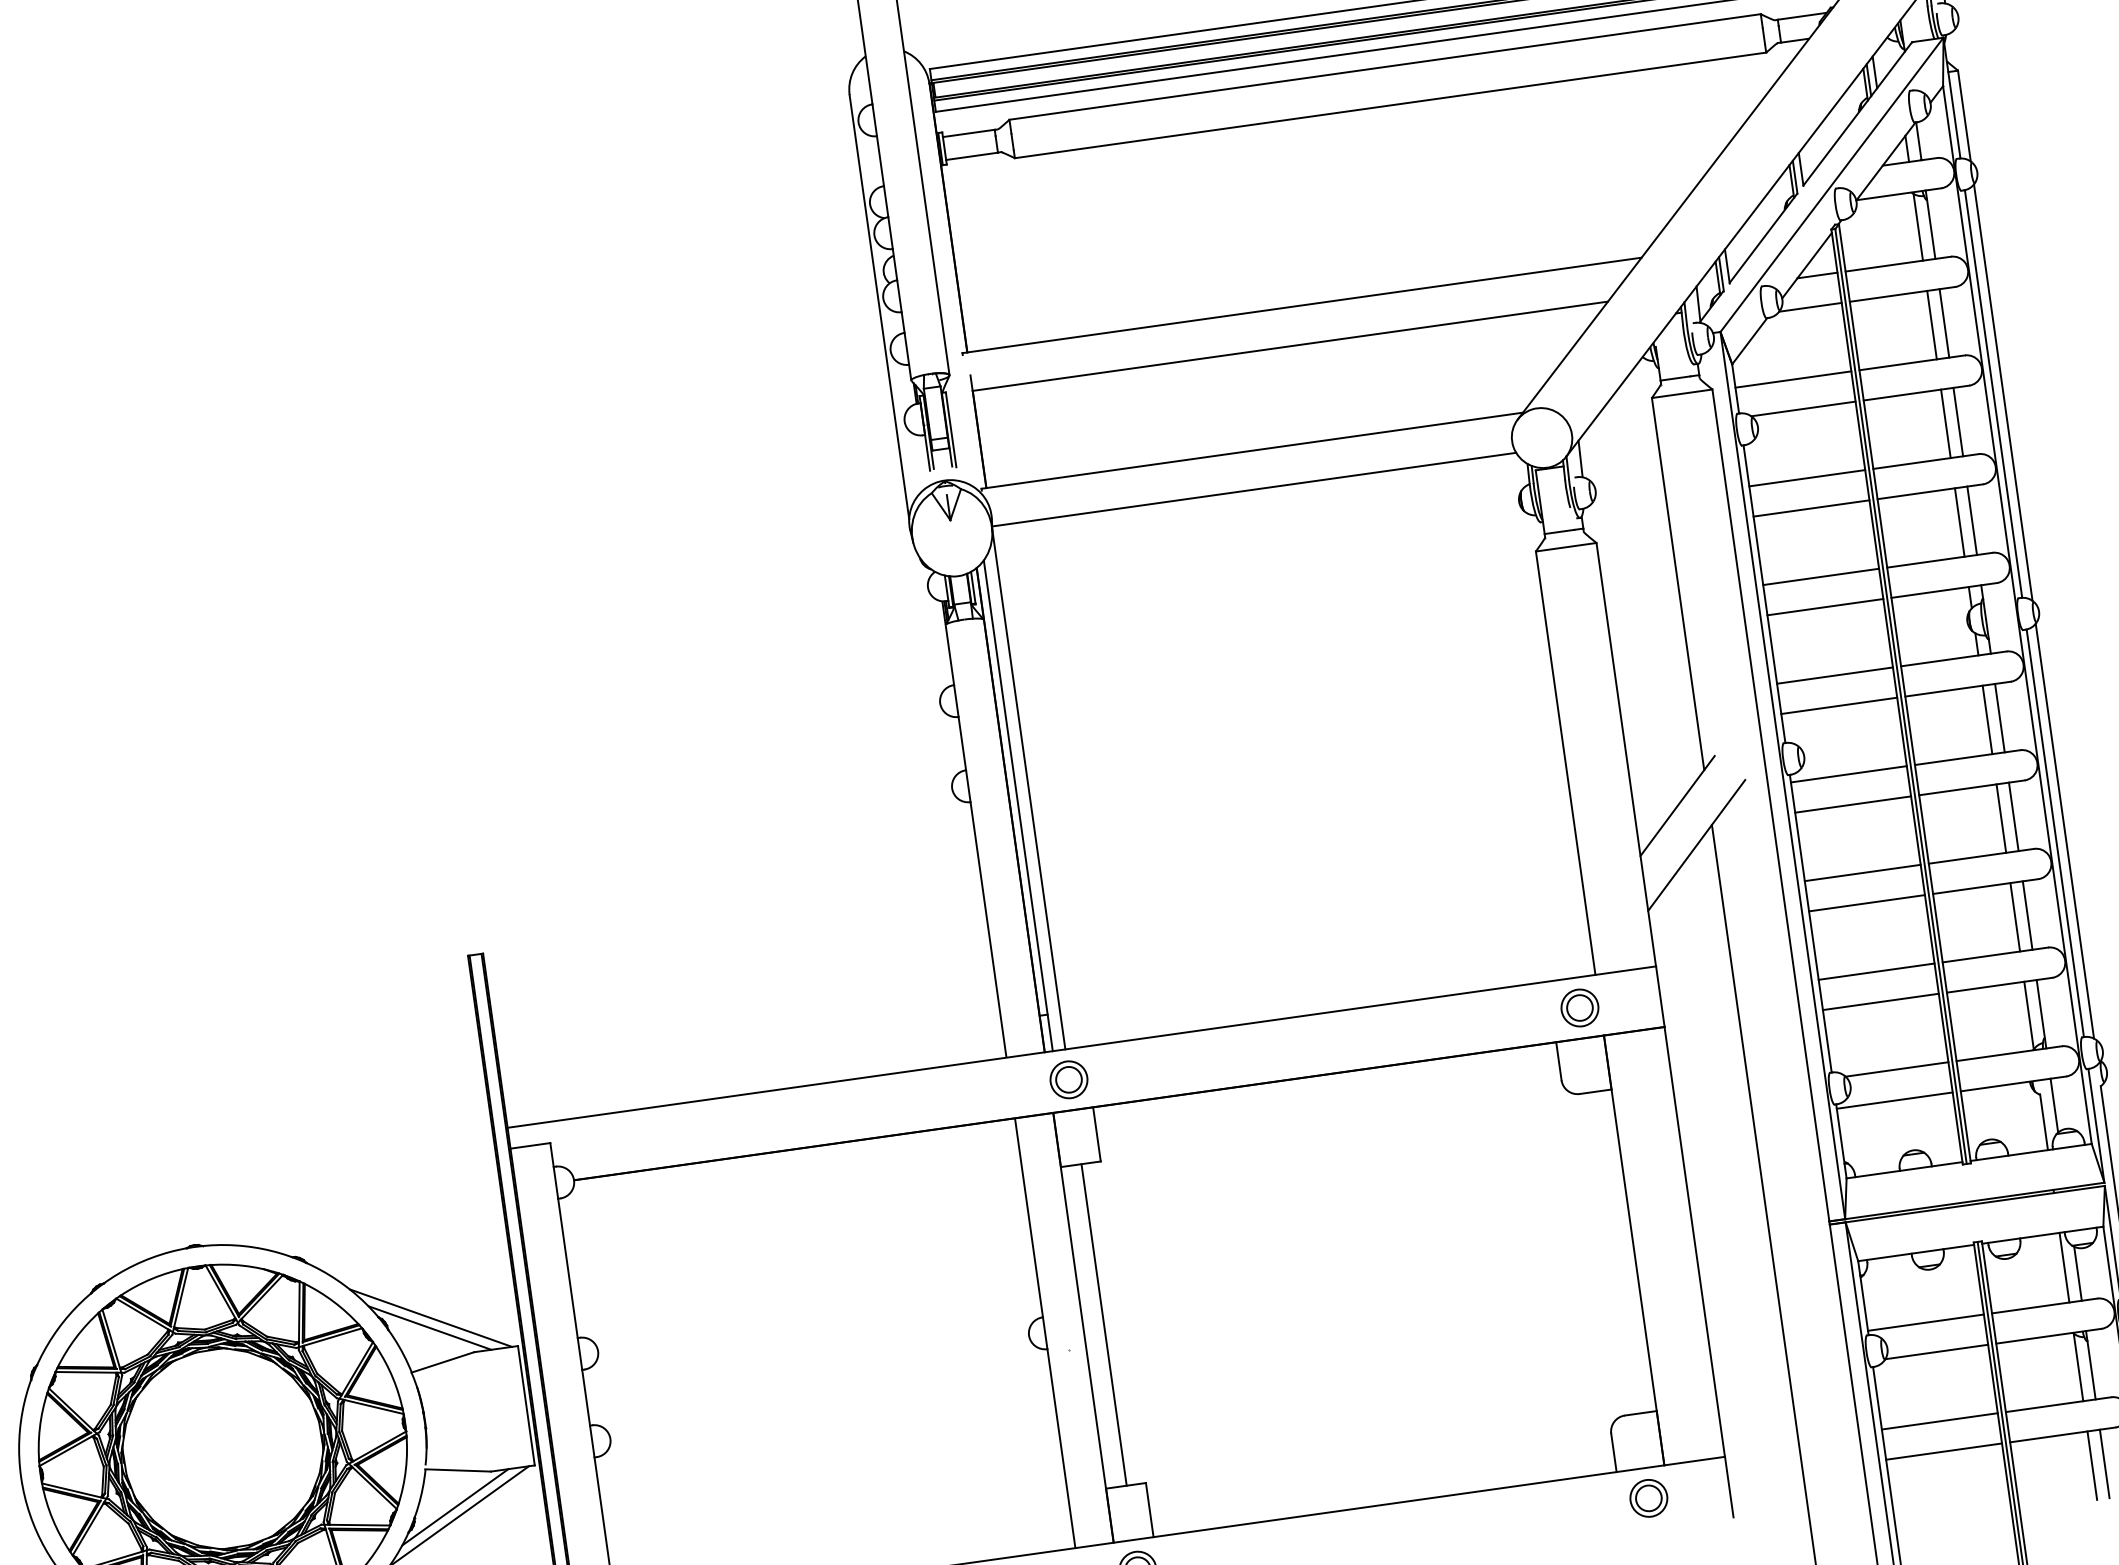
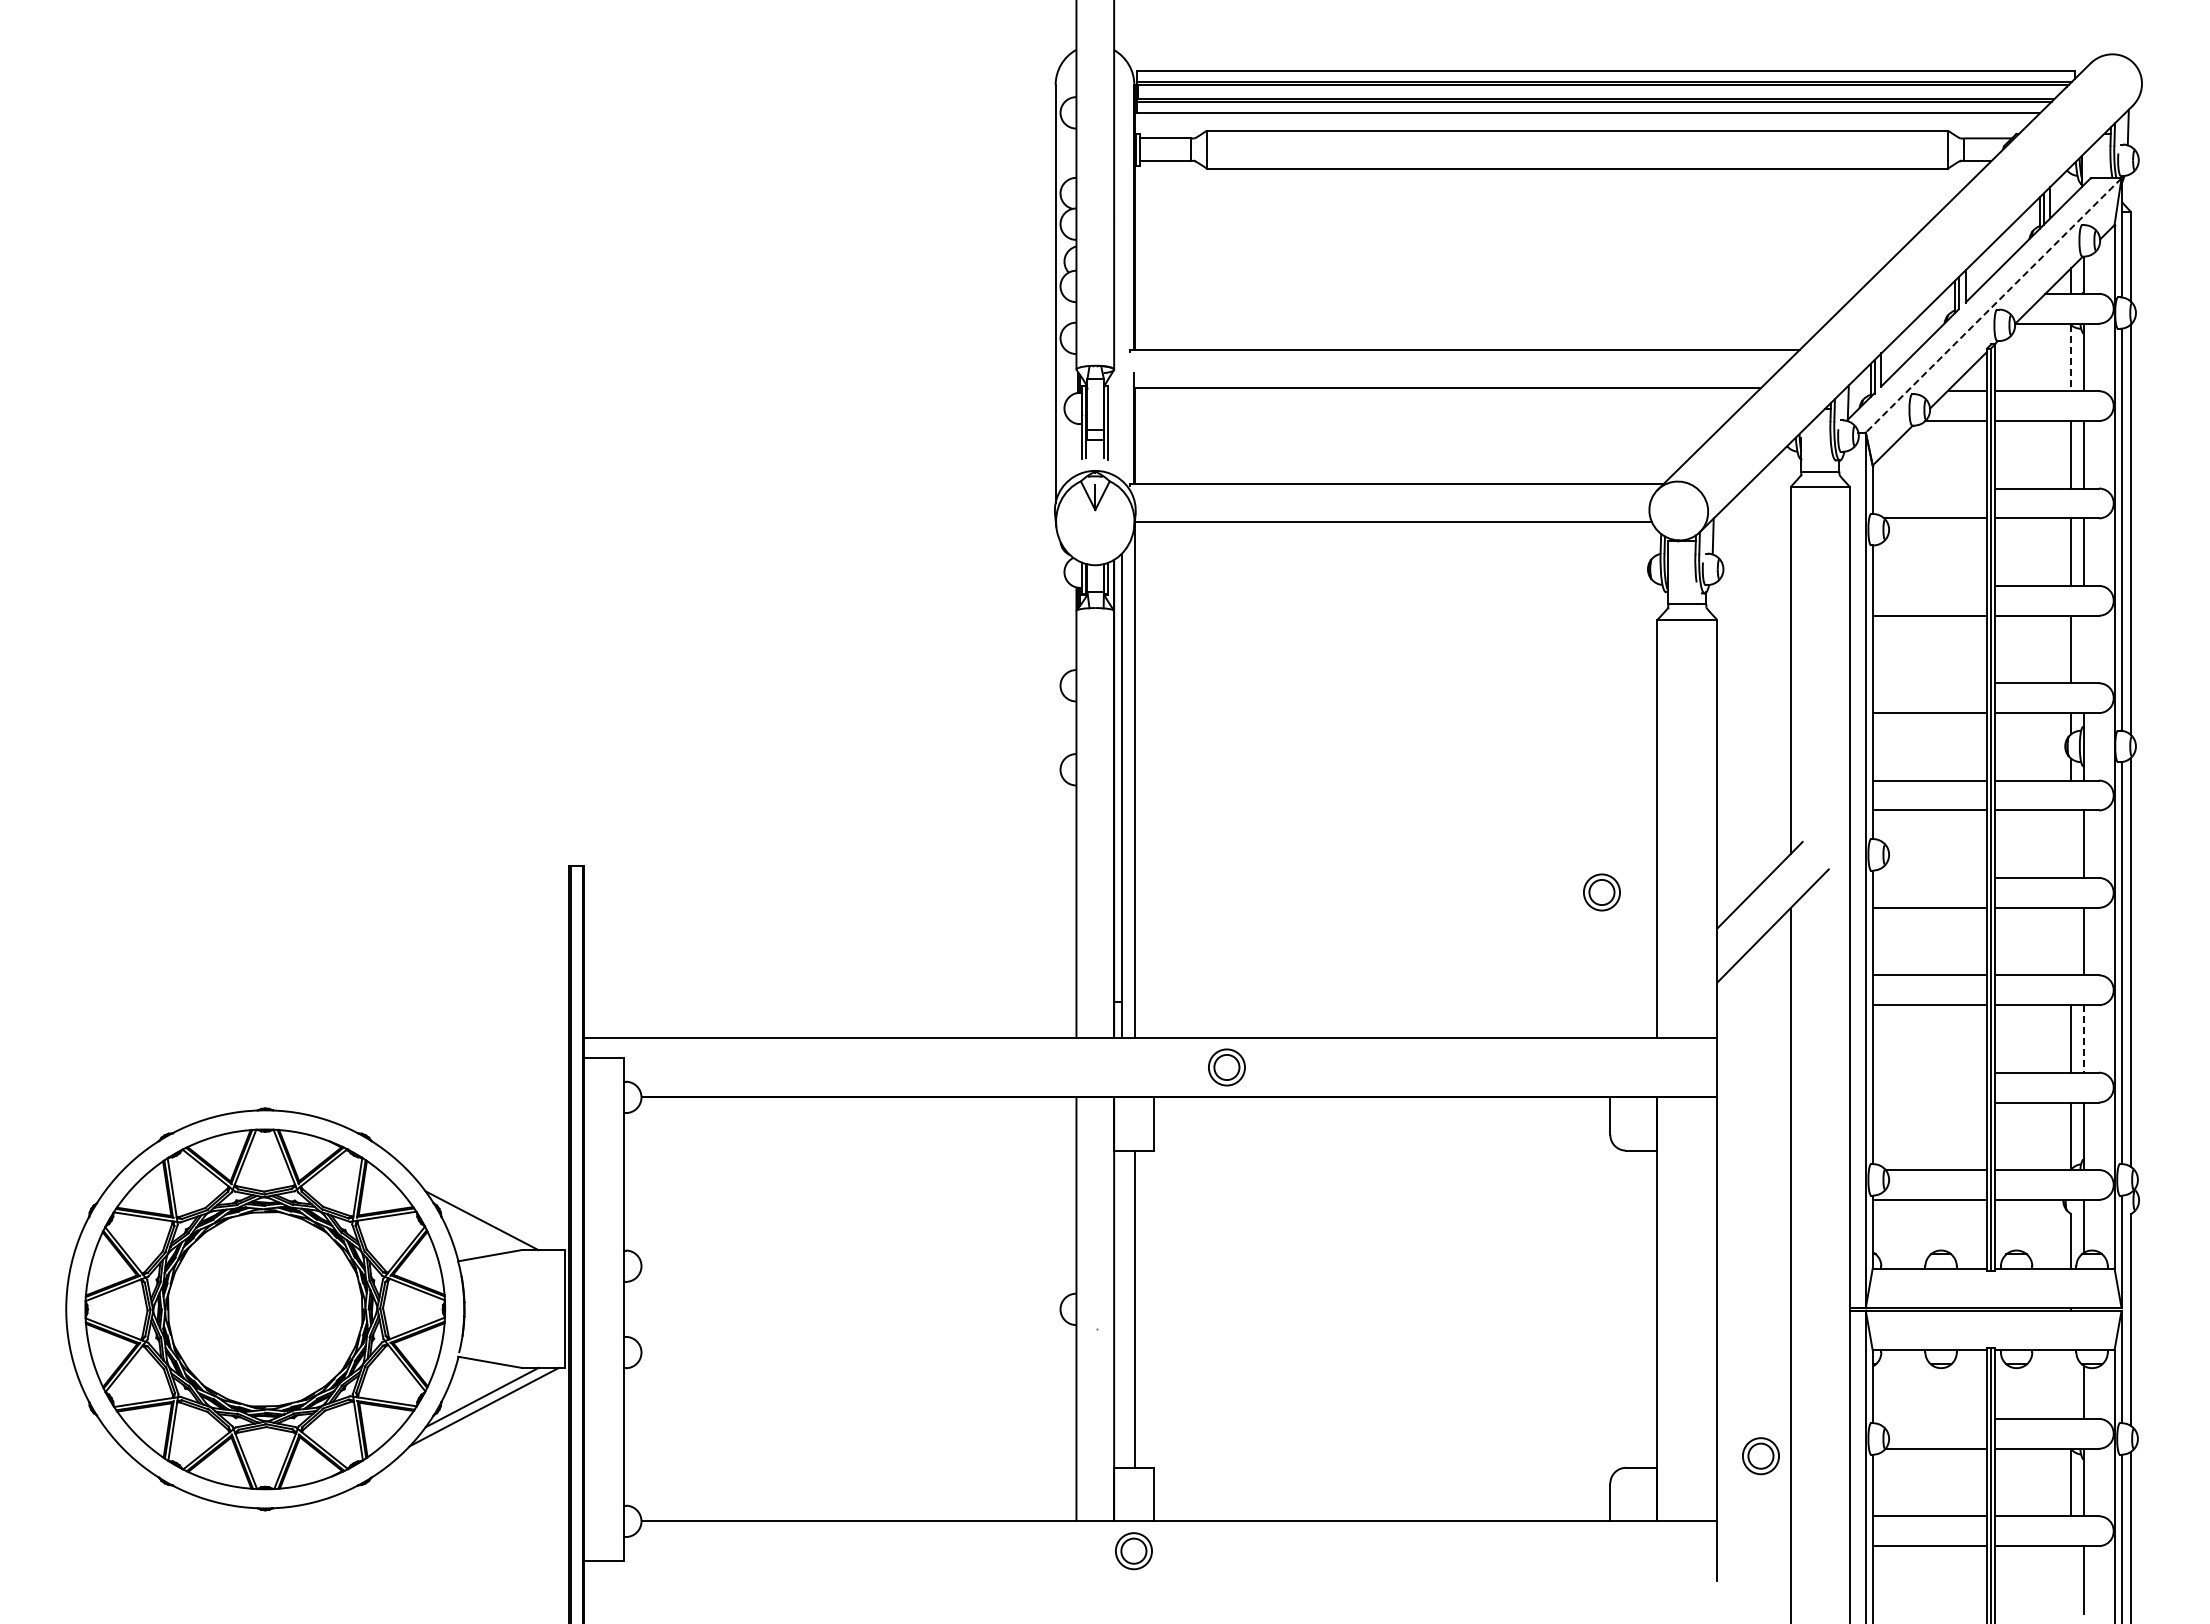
line: (1831, 184) -> (1993, 305), solid -> dashed
line: (1918, 227) -> (2071, 358), solid -> dashed
line: (1793, 379) -> (1929, 488), removed
line: (1806, 477) -> (1929, 585), removed
line: (1972, 520) -> (2083, 649), removed
line: (1820, 577) -> (1929, 683), removed
line: (1987, 719) -> (2071, 843), removed
line: (1848, 773) -> (1929, 877), removed
line: (2001, 818) -> (2071, 941), removed
line: (2027, 915) -> (2083, 1038), solid -> dashed
line: (1876, 971) -> (1929, 1072), removed
line: (1880, 1001) -> (1929, 1102), removed
part: (1579, 1008) -> (1601, 892), moved
part: (1068, 1079) -> (1226, 1067), moved
line: (2064, 1267) -> (2071, 1384), removed
line: (430, 1318) -> (483, 1211), removed
line: (1925, 1322) -> (1929, 1418), removed
line: (2092, 1465) -> (2071, 1579), removed
part: (1648, 1498) -> (1760, 1456), moved

